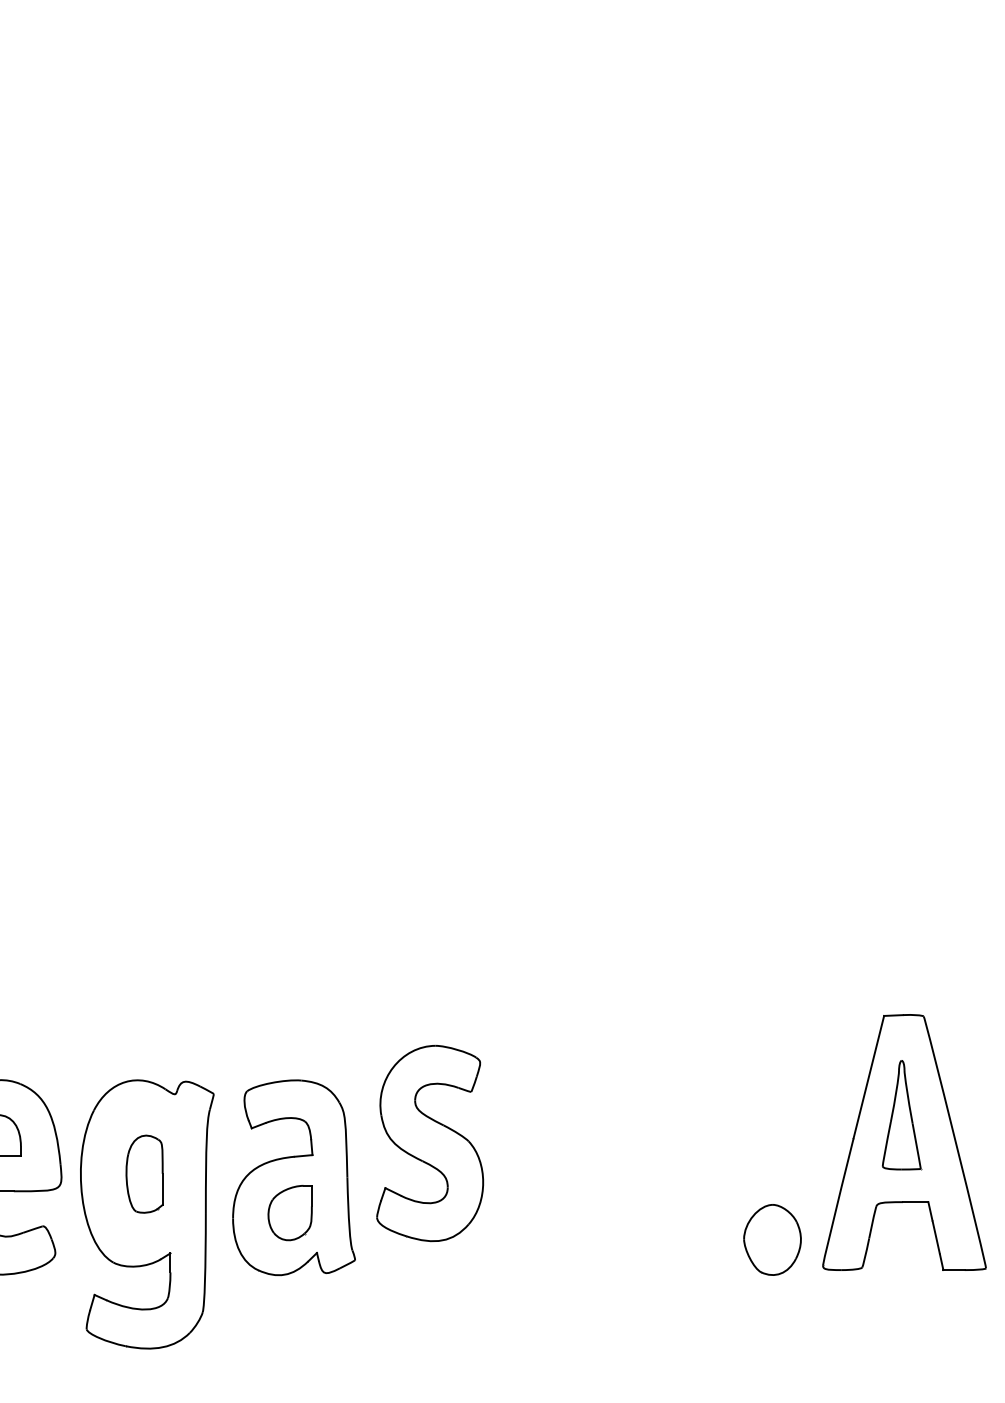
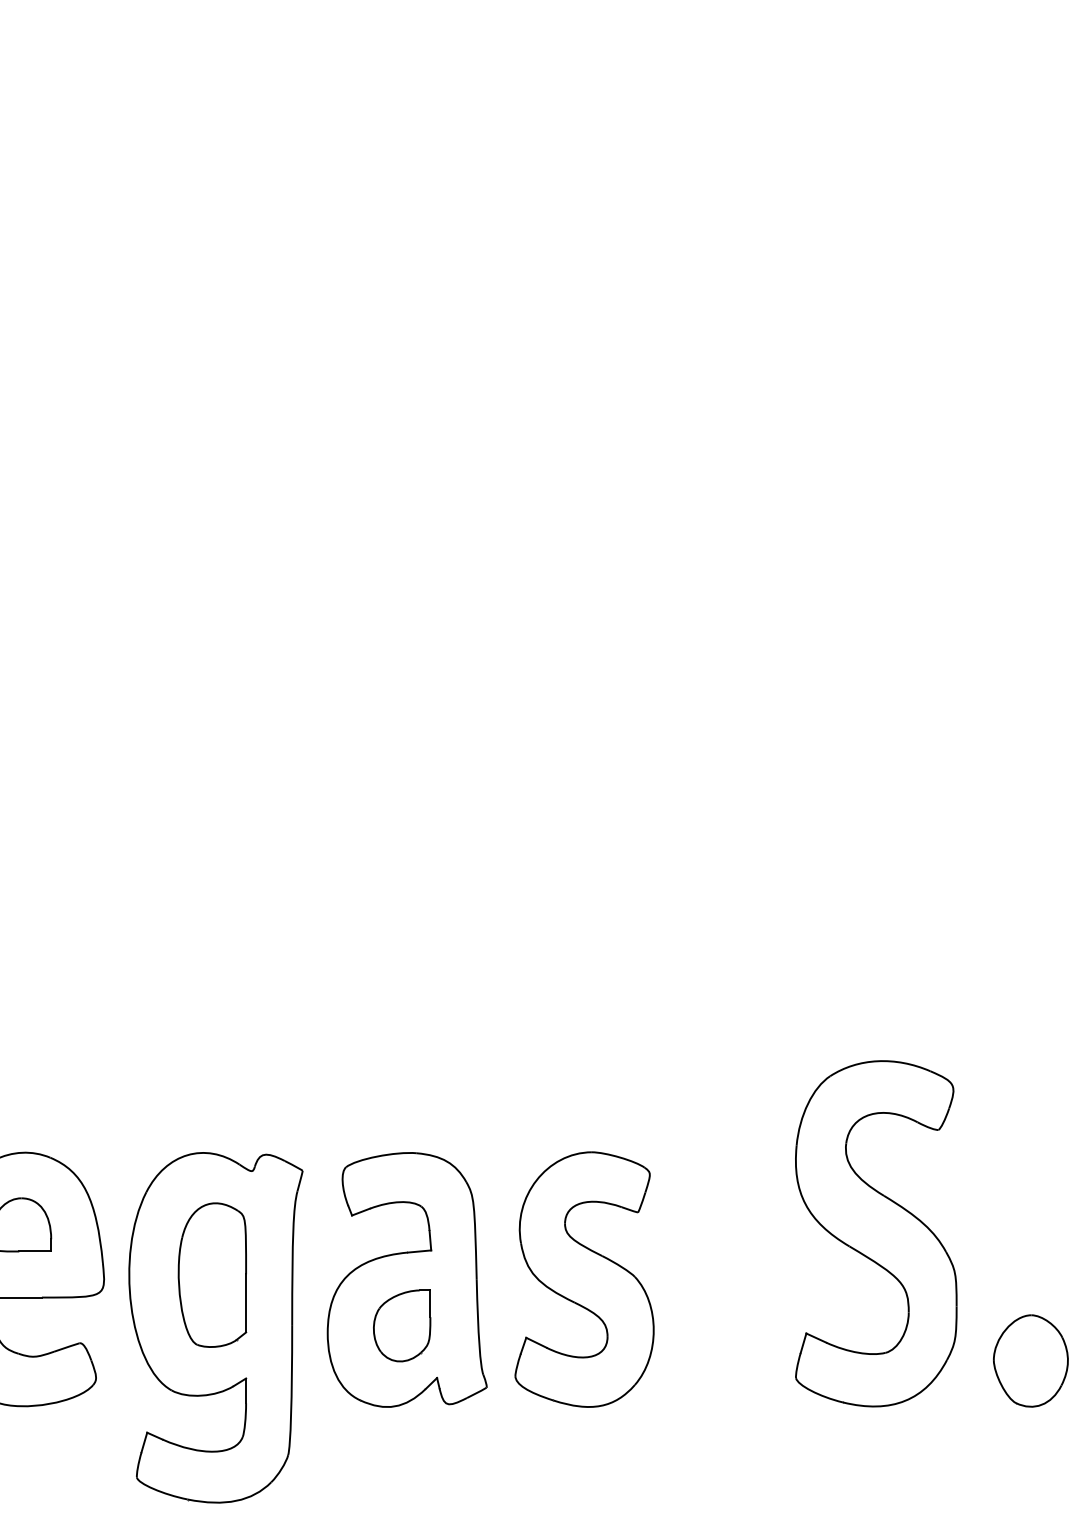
part: (653, 1142) -> (875, 1233), added
part: (430, 1143) -> (585, 1279), moved
part: (144, 1174) -> (212, 1275), size x1.43

